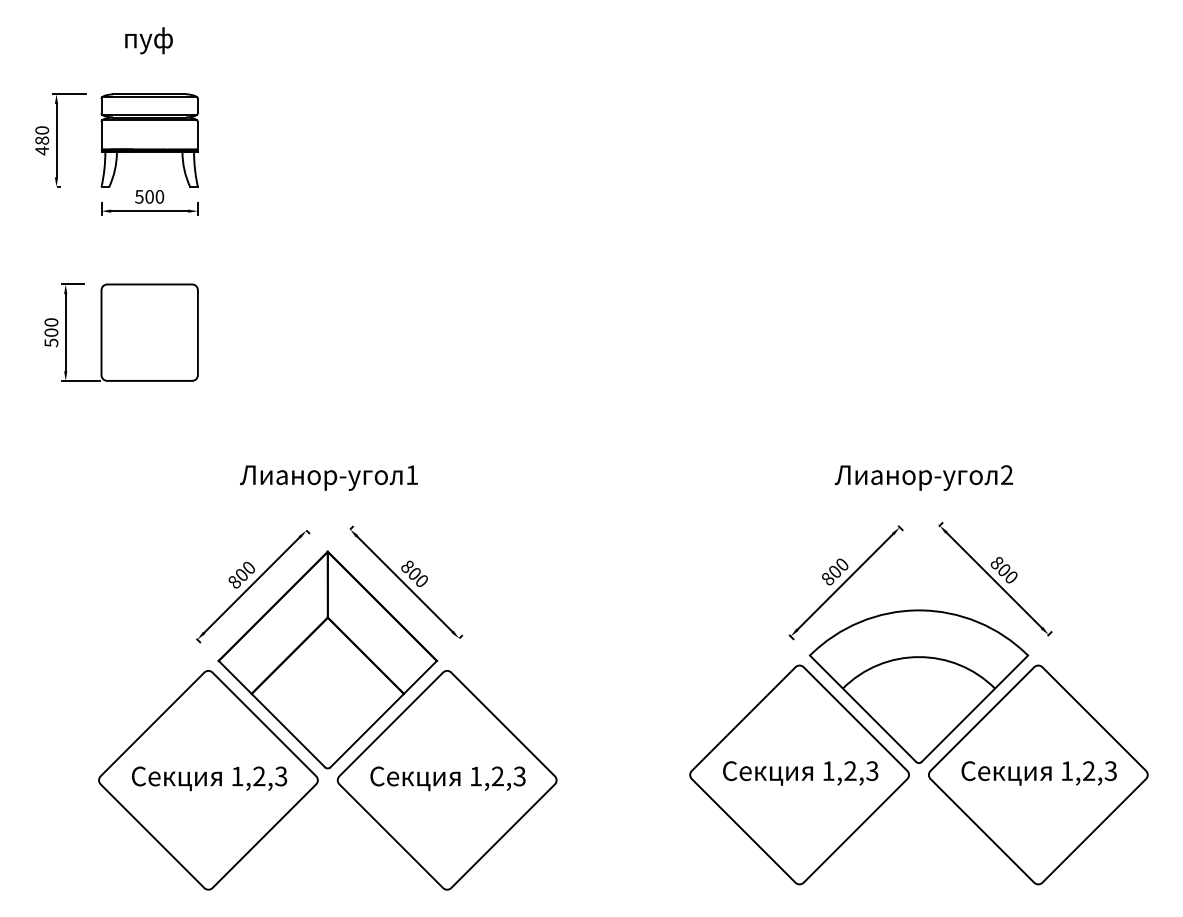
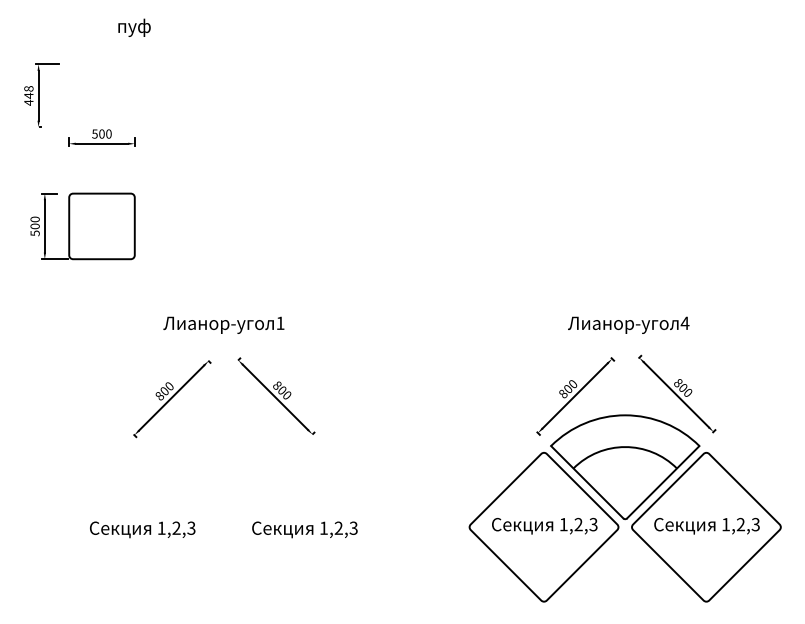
text: (148, 40) -> (134, 27), moved
text: (41, 135) -> (28, 92), 480 -> 448
part: (148, 140) -> (101, 95), removed
text: (1006, 473) -> (684, 322), 2 -> 4
part: (326, 720) -> (222, 490), removed

